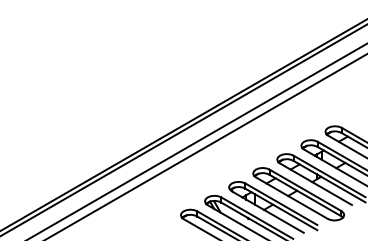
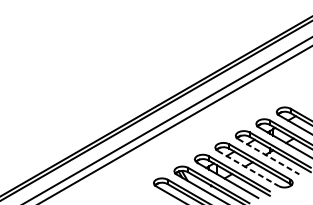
line: (316, 184) -> (269, 156), solid -> dashed
line: (291, 198) -> (247, 168), solid -> dashed

